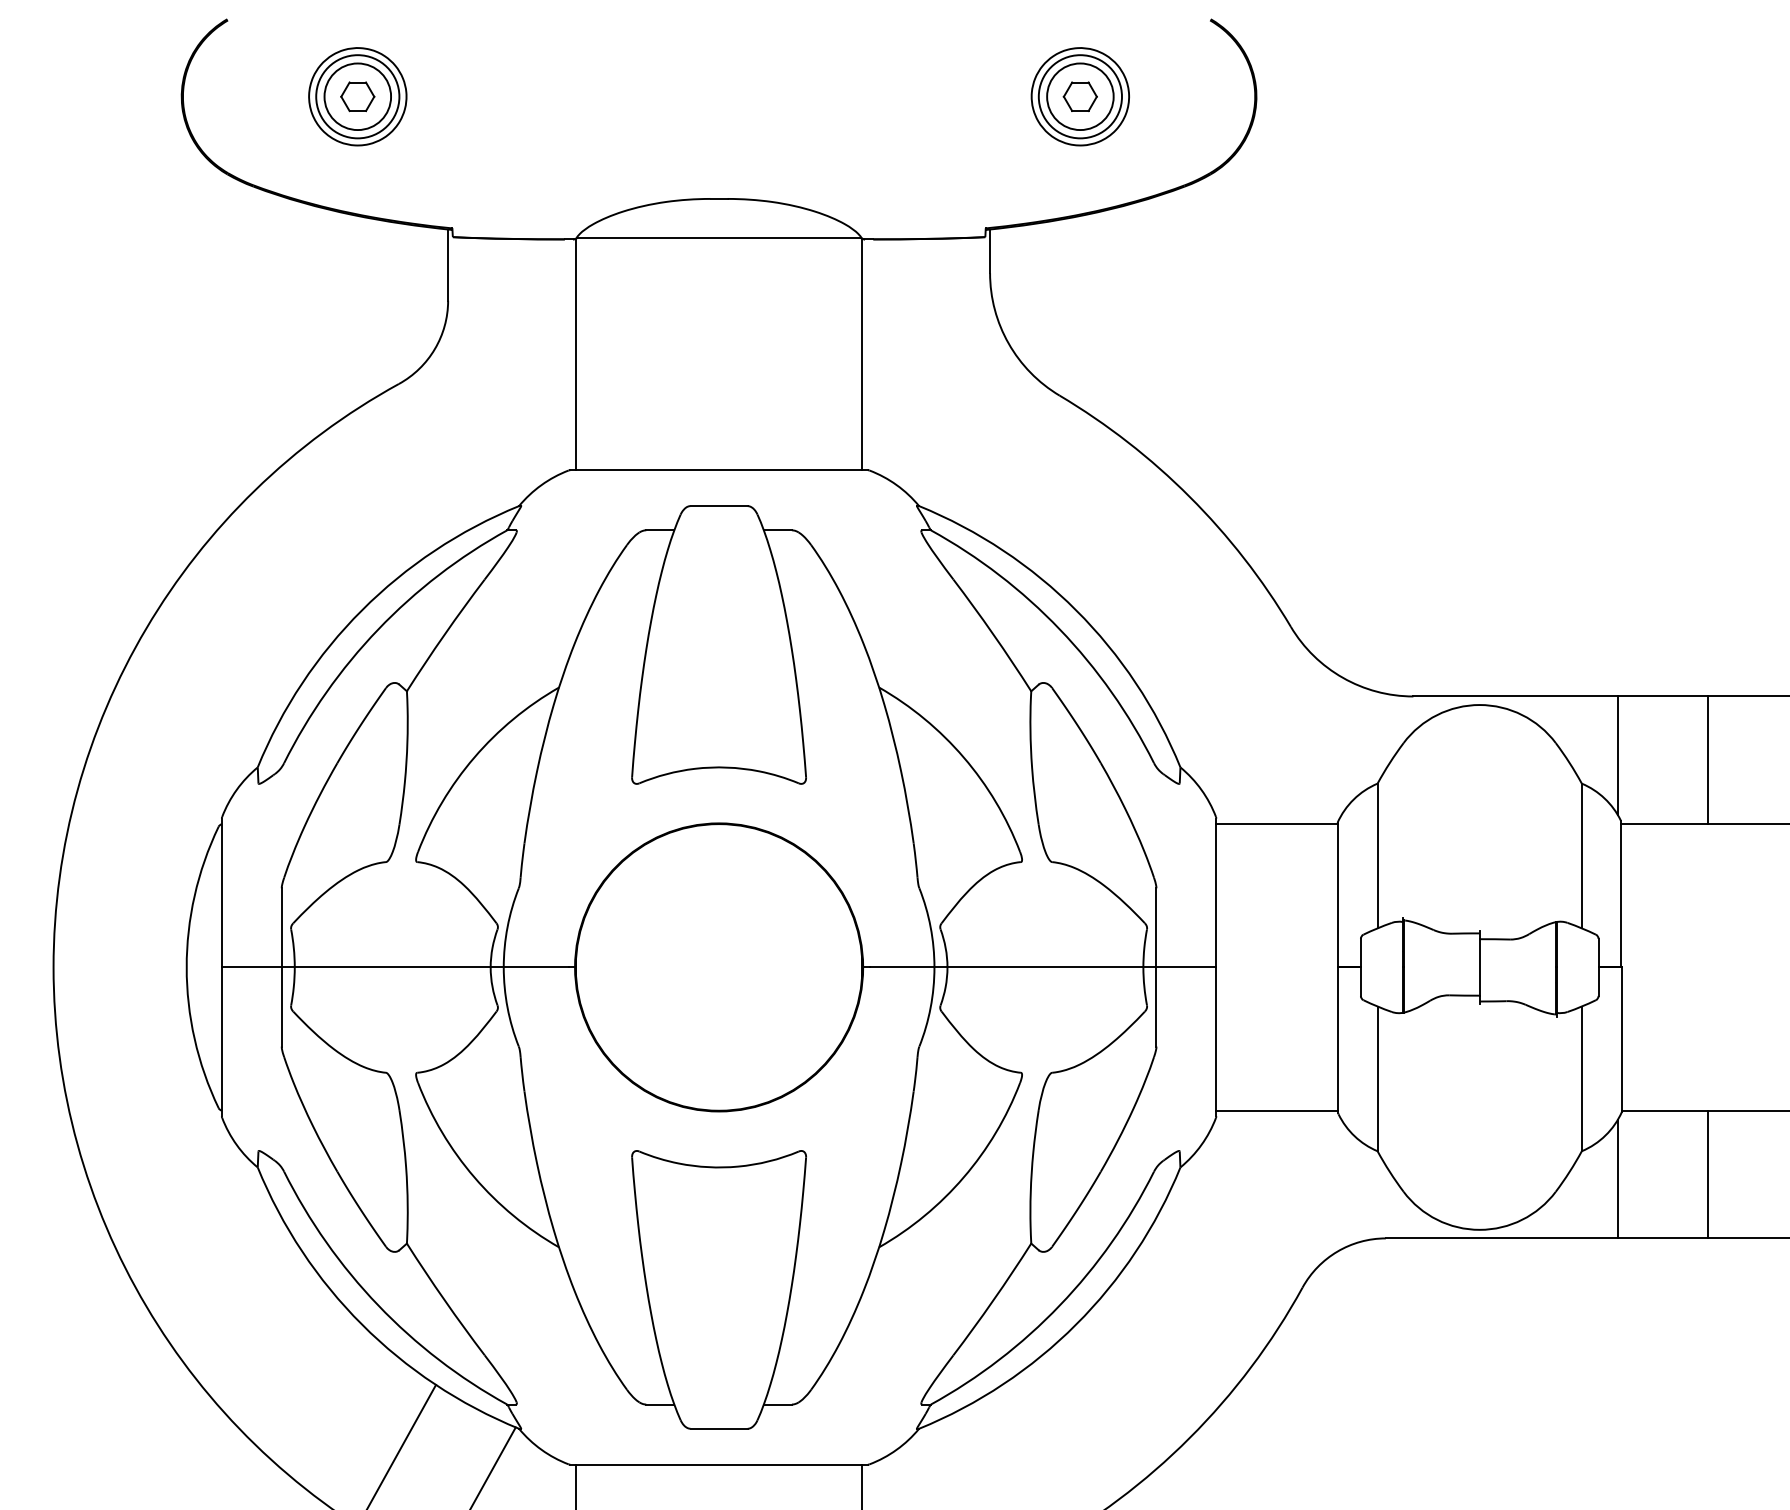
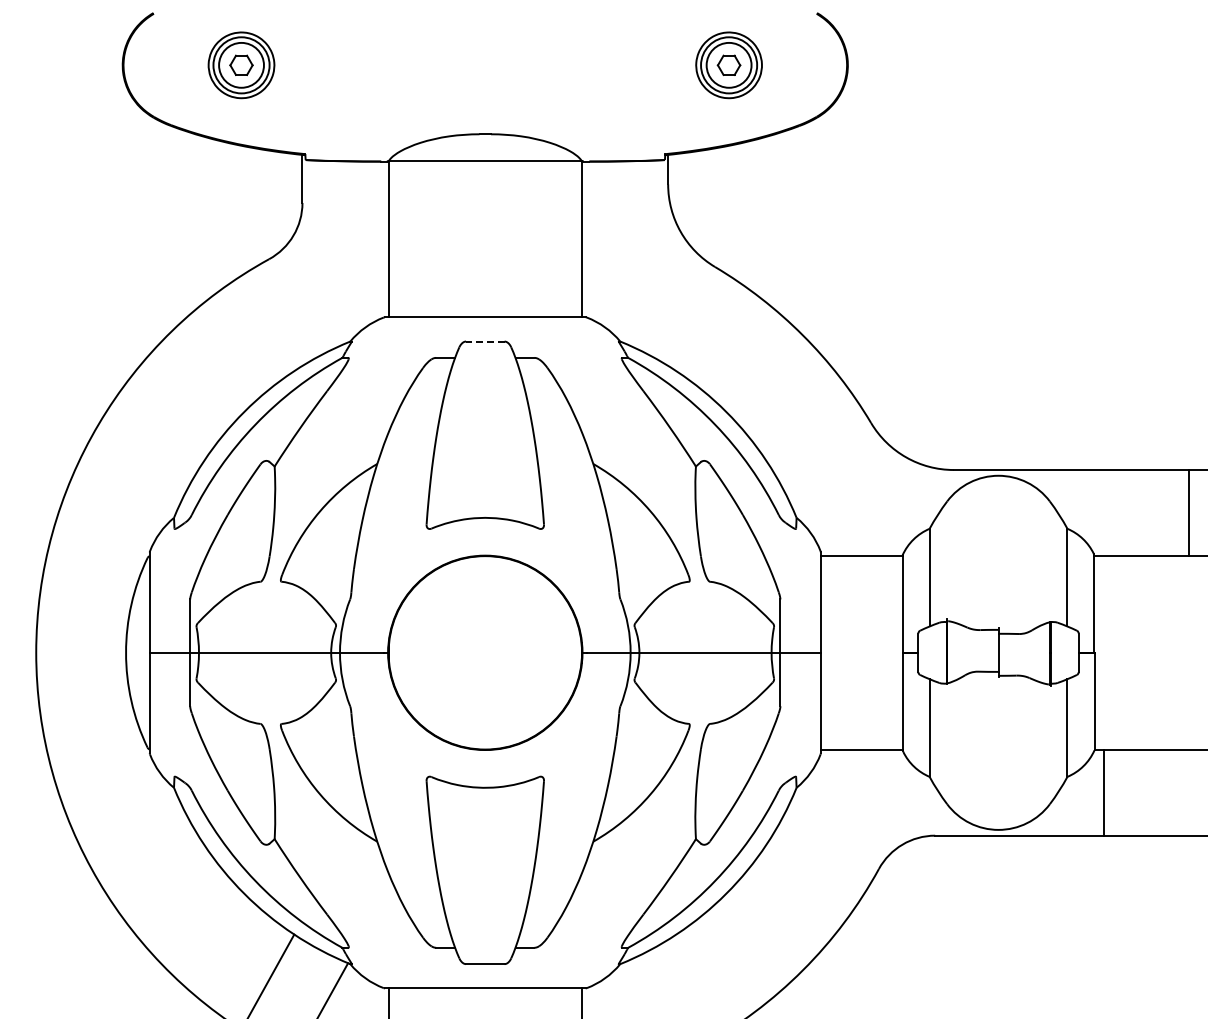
line: (717, 506) -> (484, 341), solid -> dashed
line: (1617, 755) -> (1091, 509), removed
line: (1707, 760) -> (1188, 513), moved
line: (1707, 1174) -> (1103, 792), moved
line: (1617, 1178) -> (1091, 795), removed

